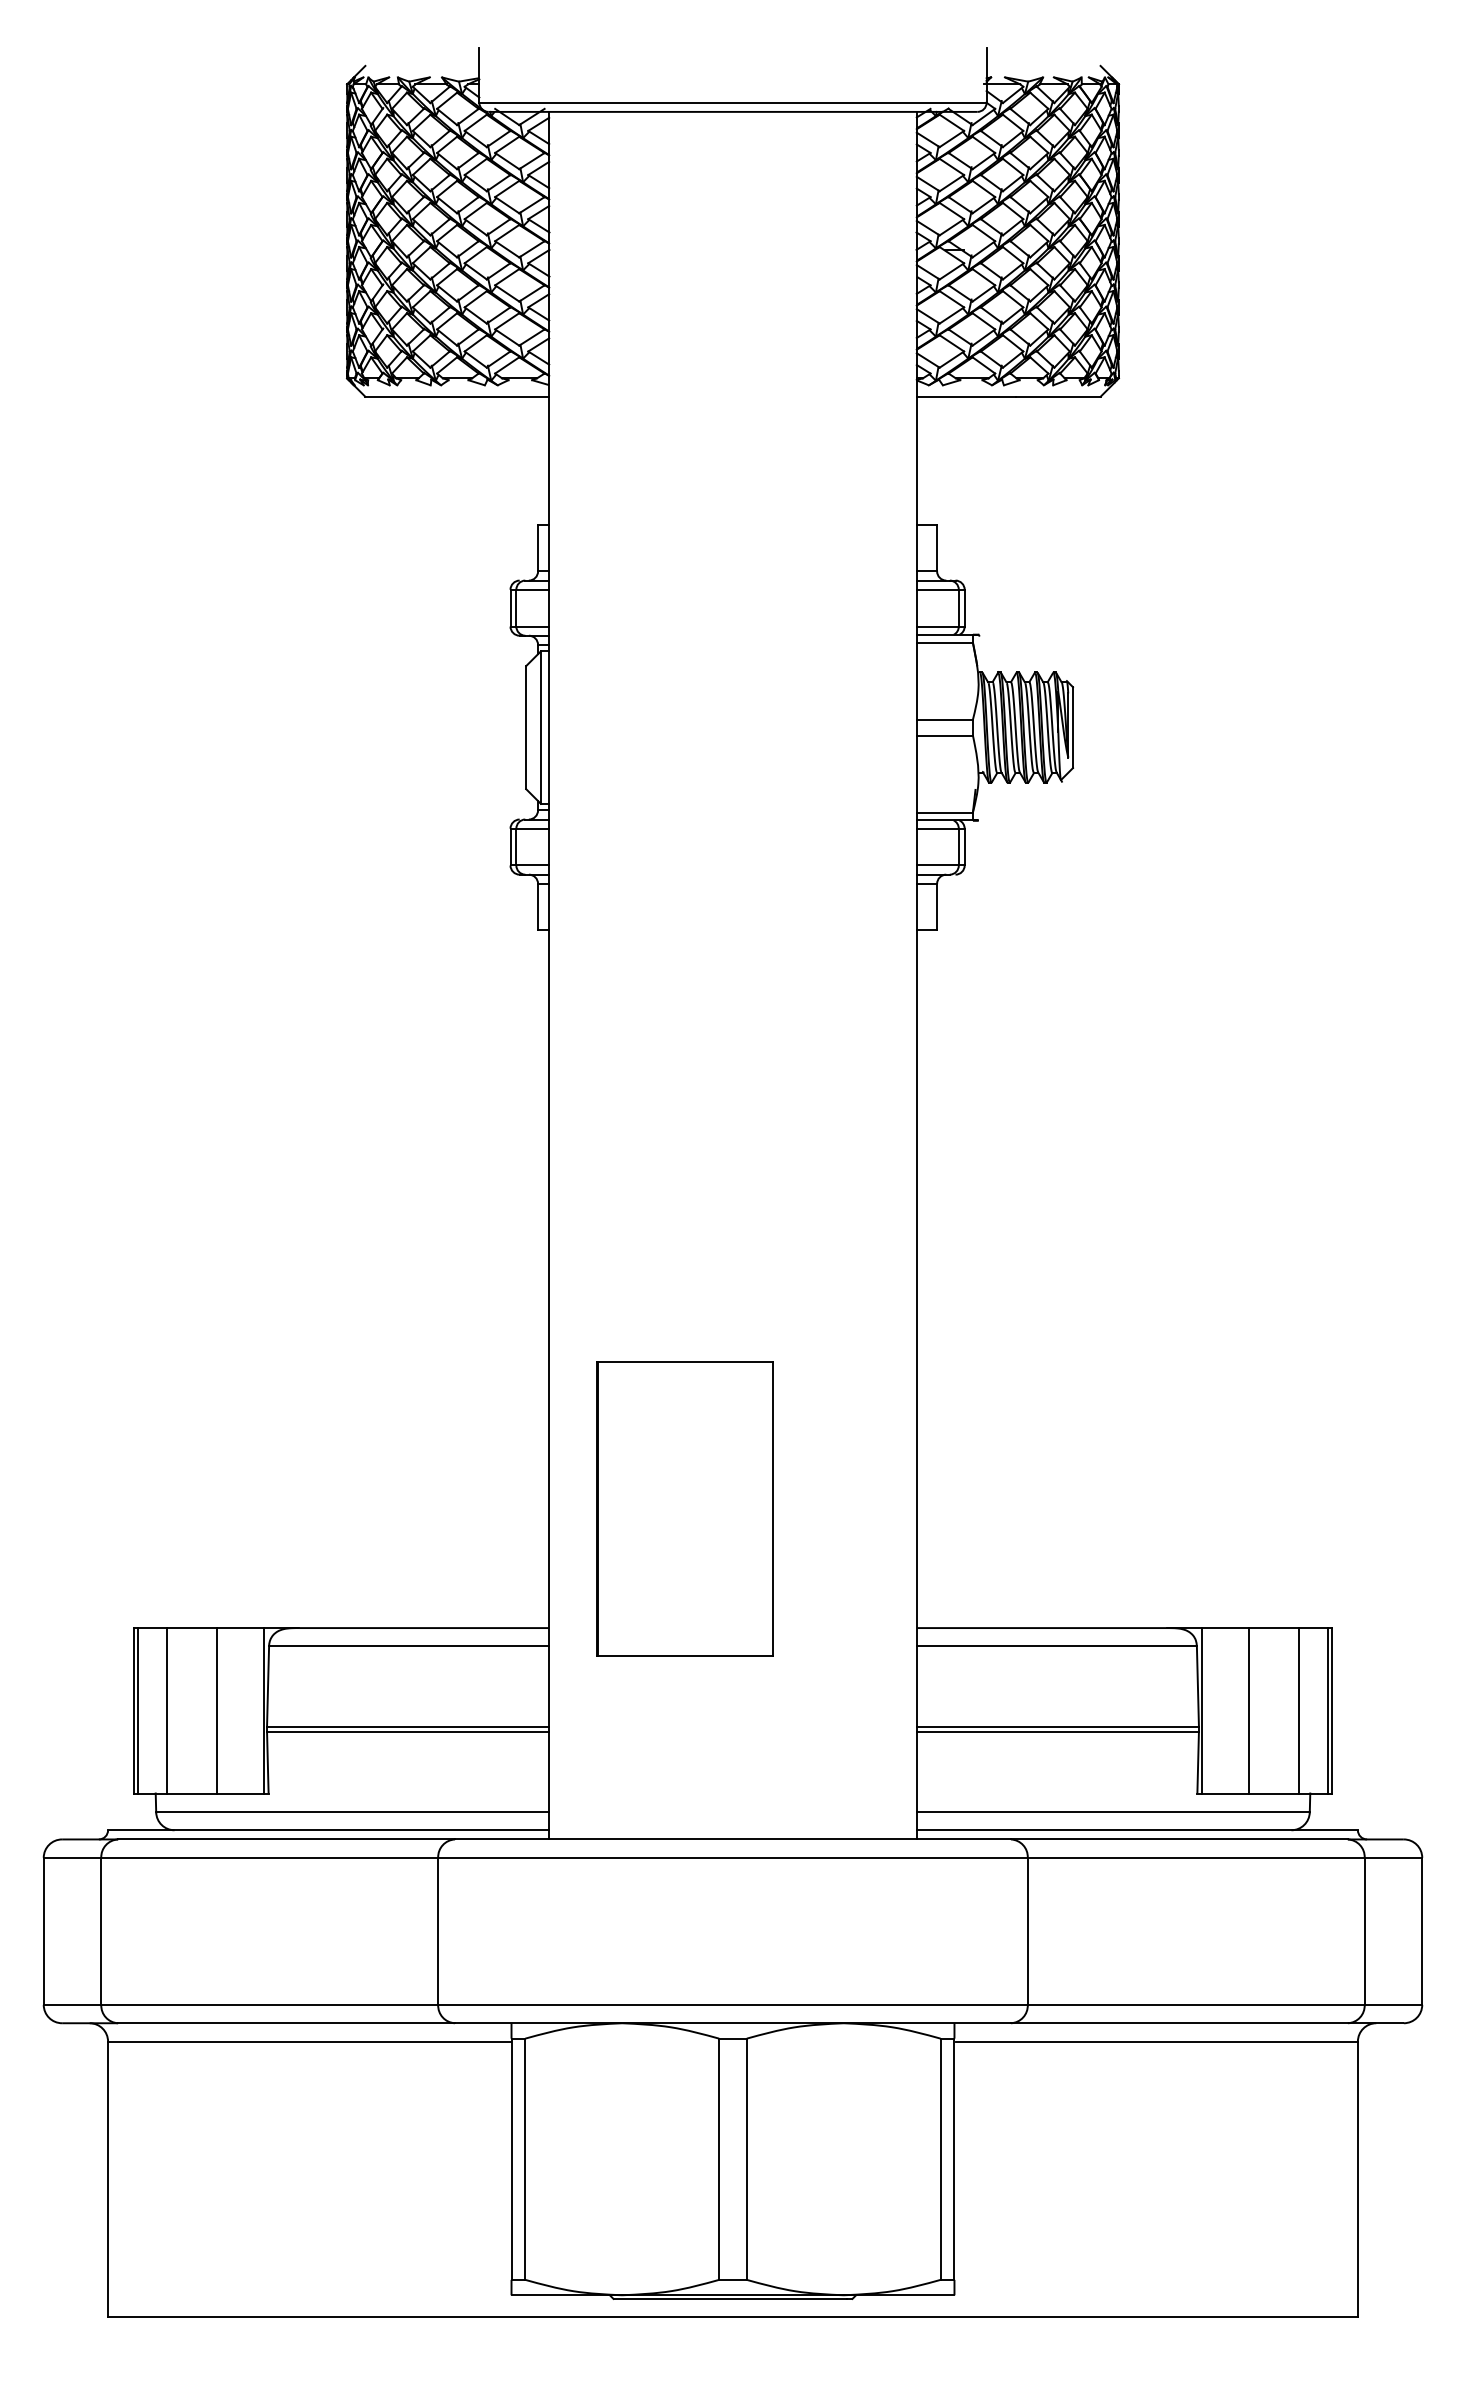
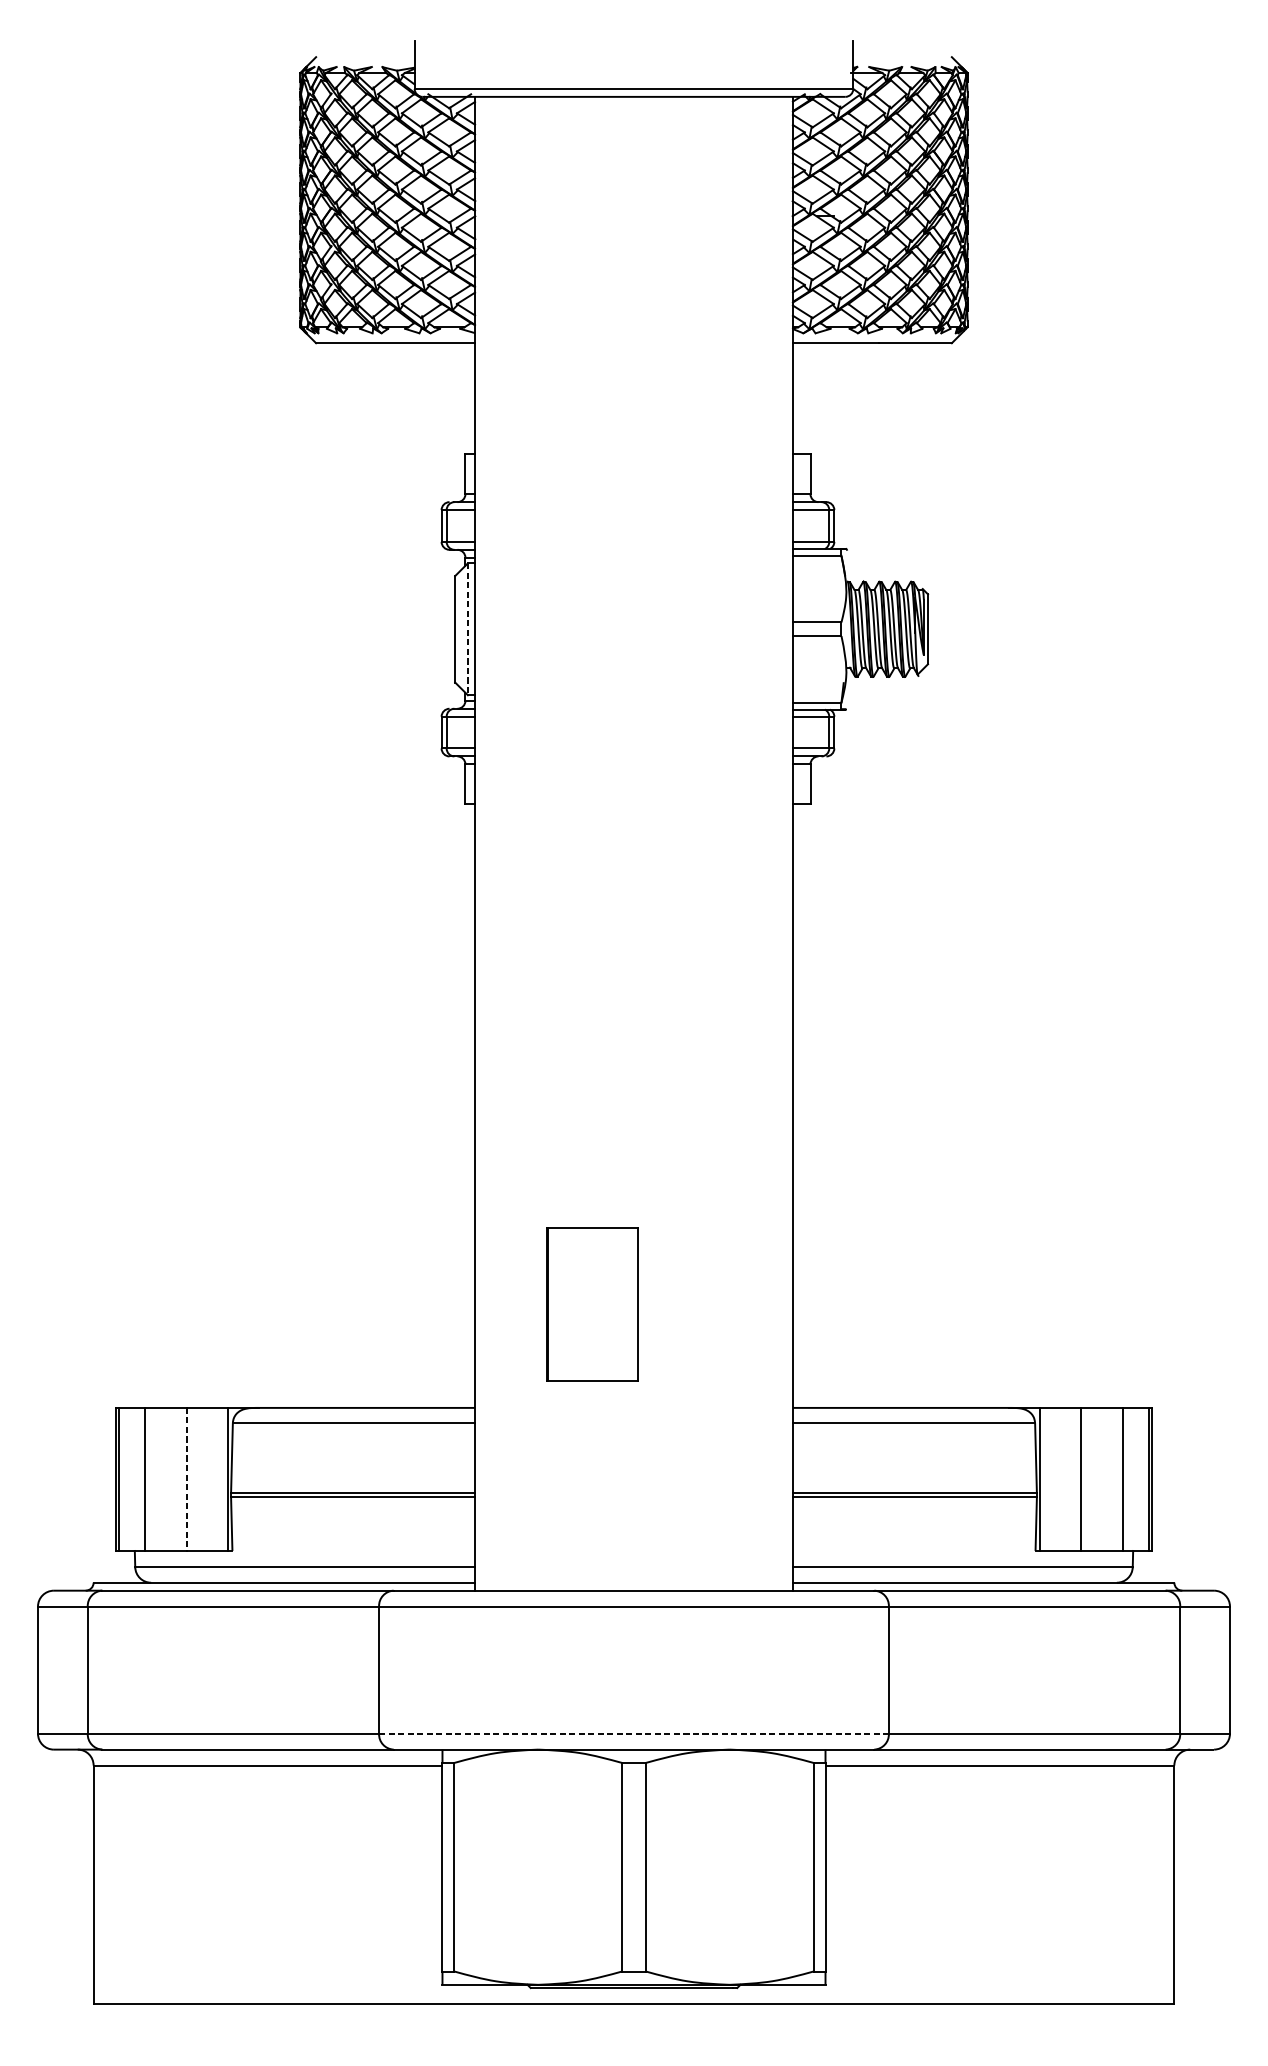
line: (540, 728) -> (467, 630), solid -> dashed
part: (684, 1508) -> (592, 1304), size x0.6
line: (216, 1710) -> (187, 1479), solid -> dashed
line: (732, 2004) -> (633, 1733), solid -> dashed

